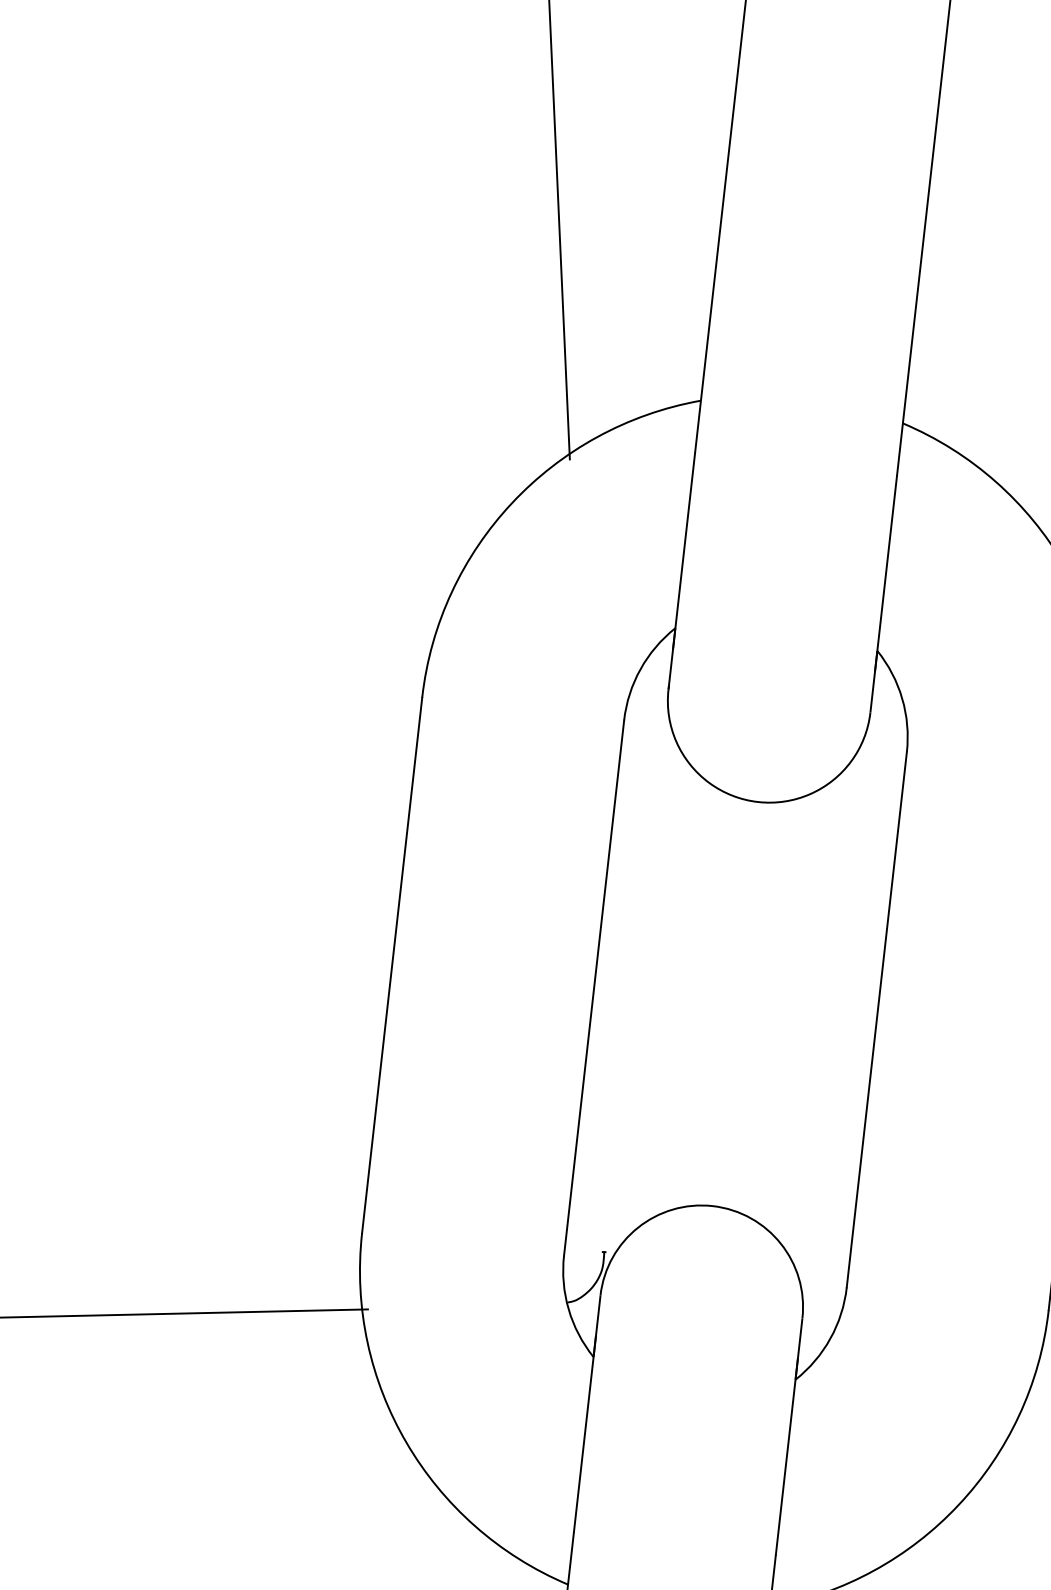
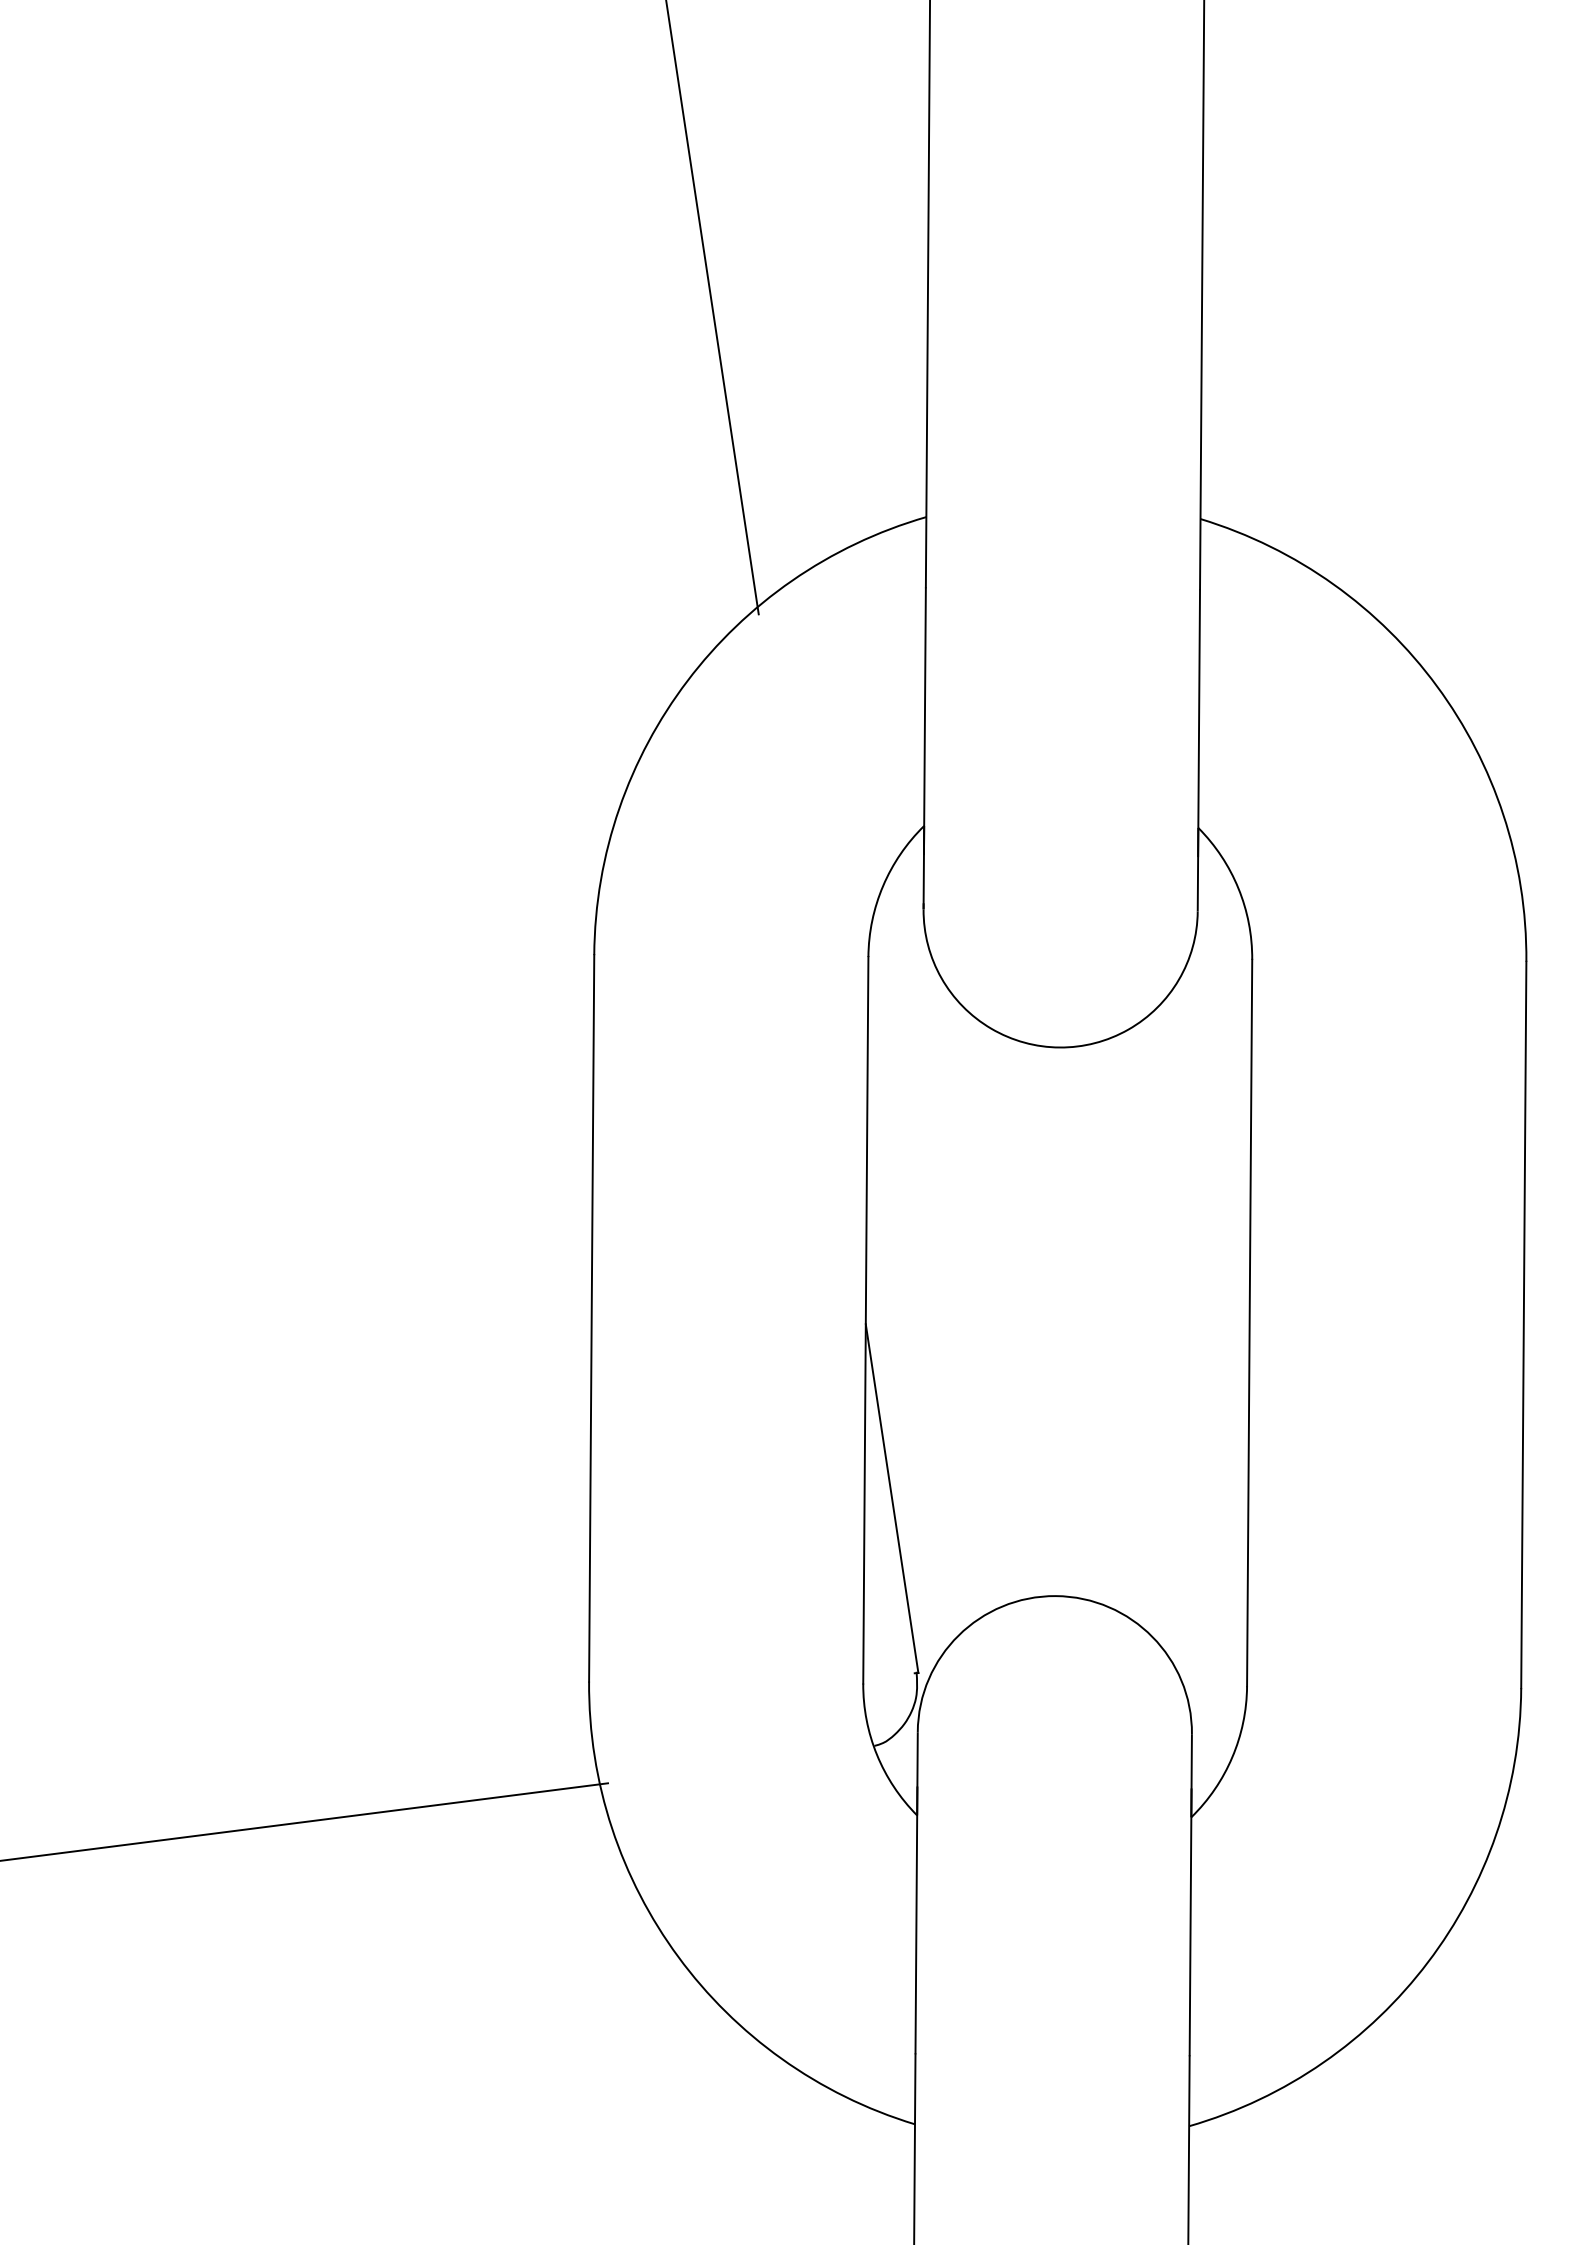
line: (599, 1121) -> (891, 1498), added

